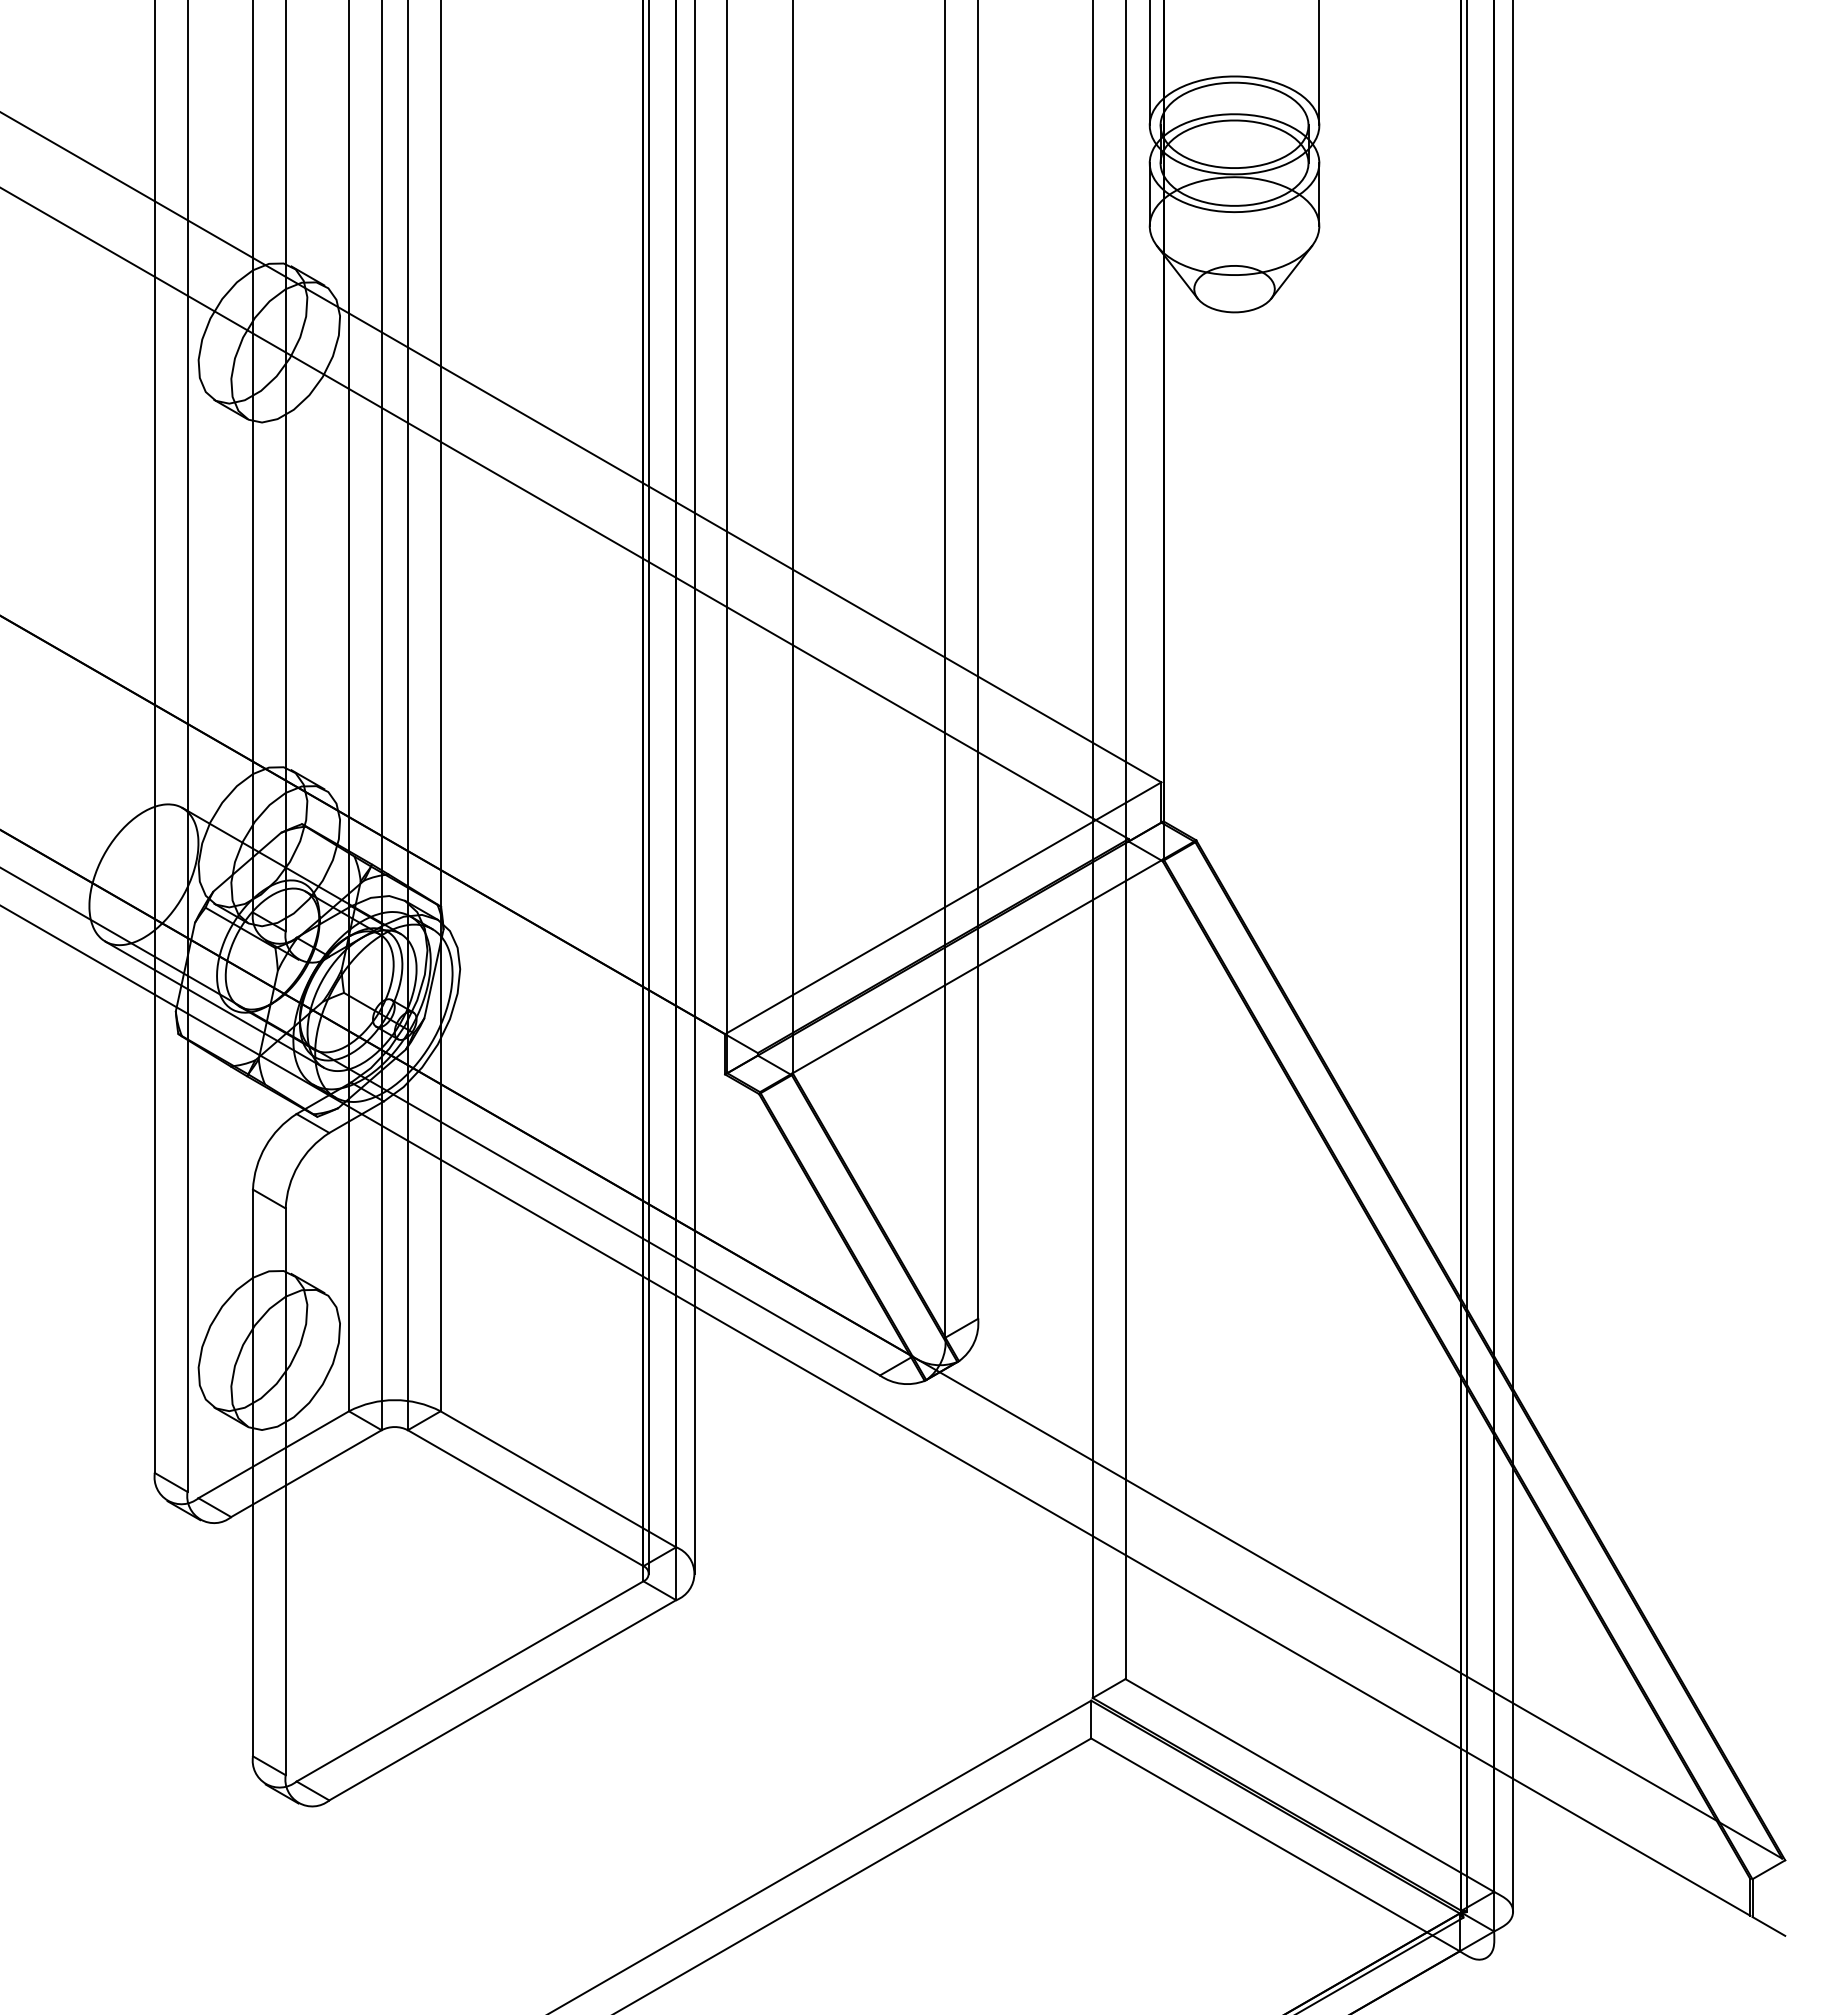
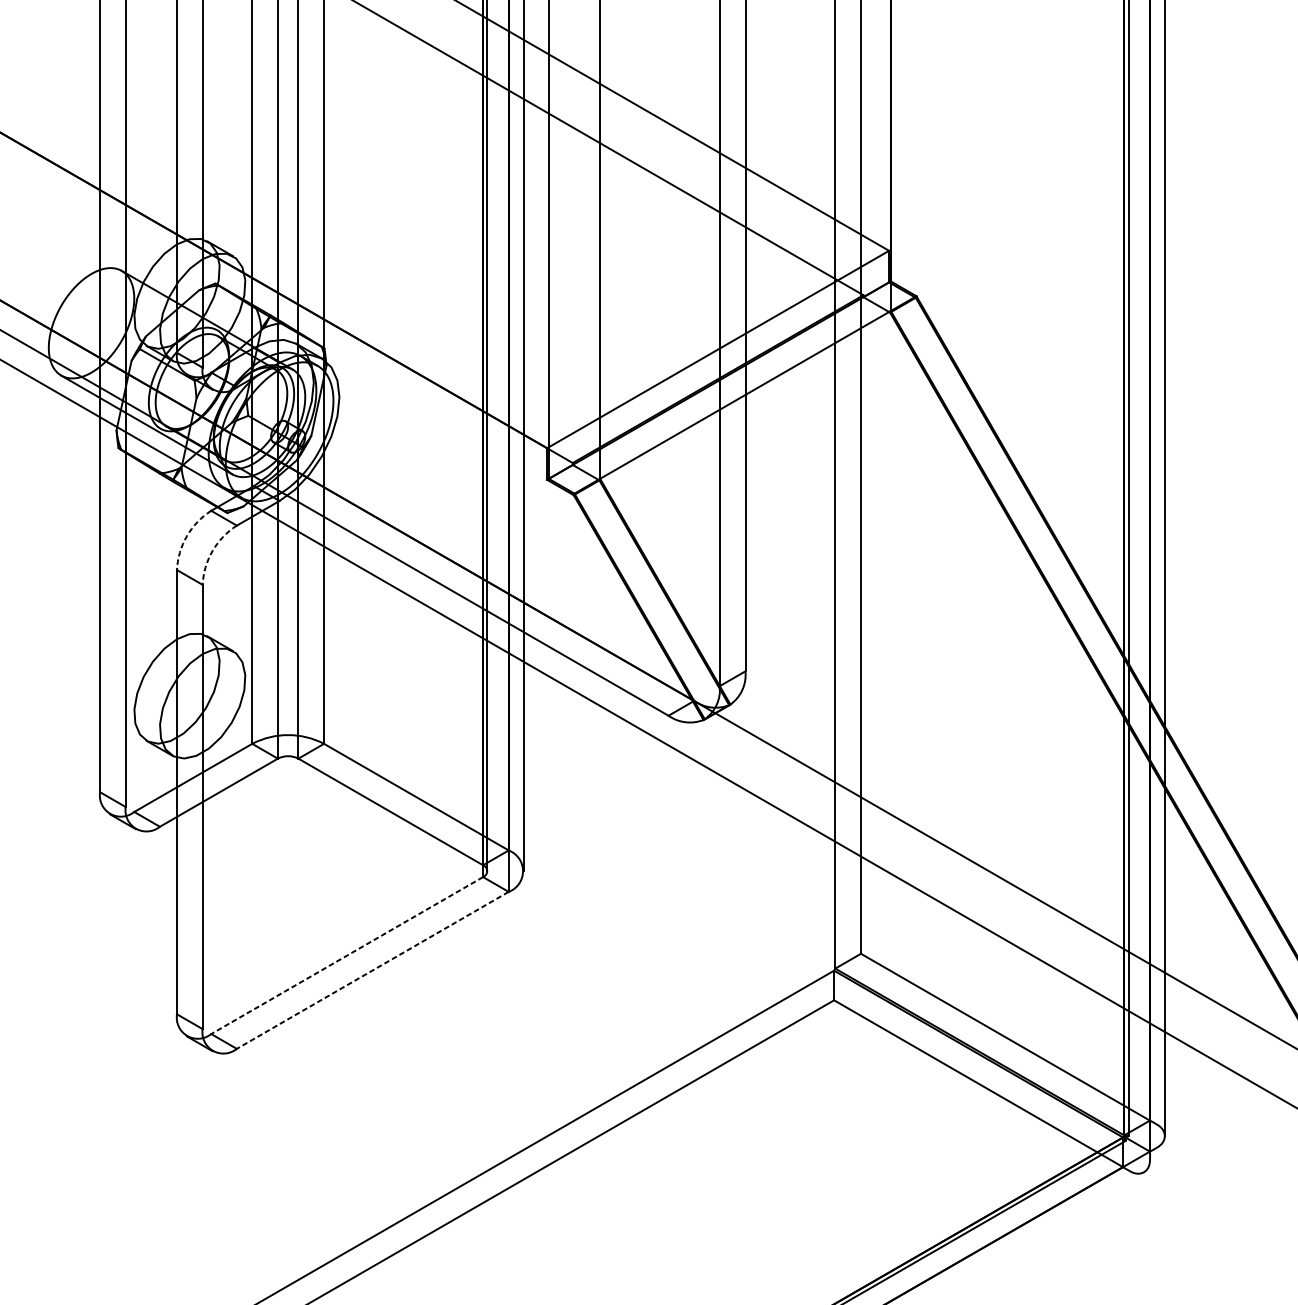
arc: (265, 1146) -> (186, 536), solid -> dashed
arc: (298, 1165) -> (212, 551), solid -> dashed
line: (469, 1681) -> (346, 955), solid -> dashed
line: (502, 1700) -> (372, 970), solid -> dashed

